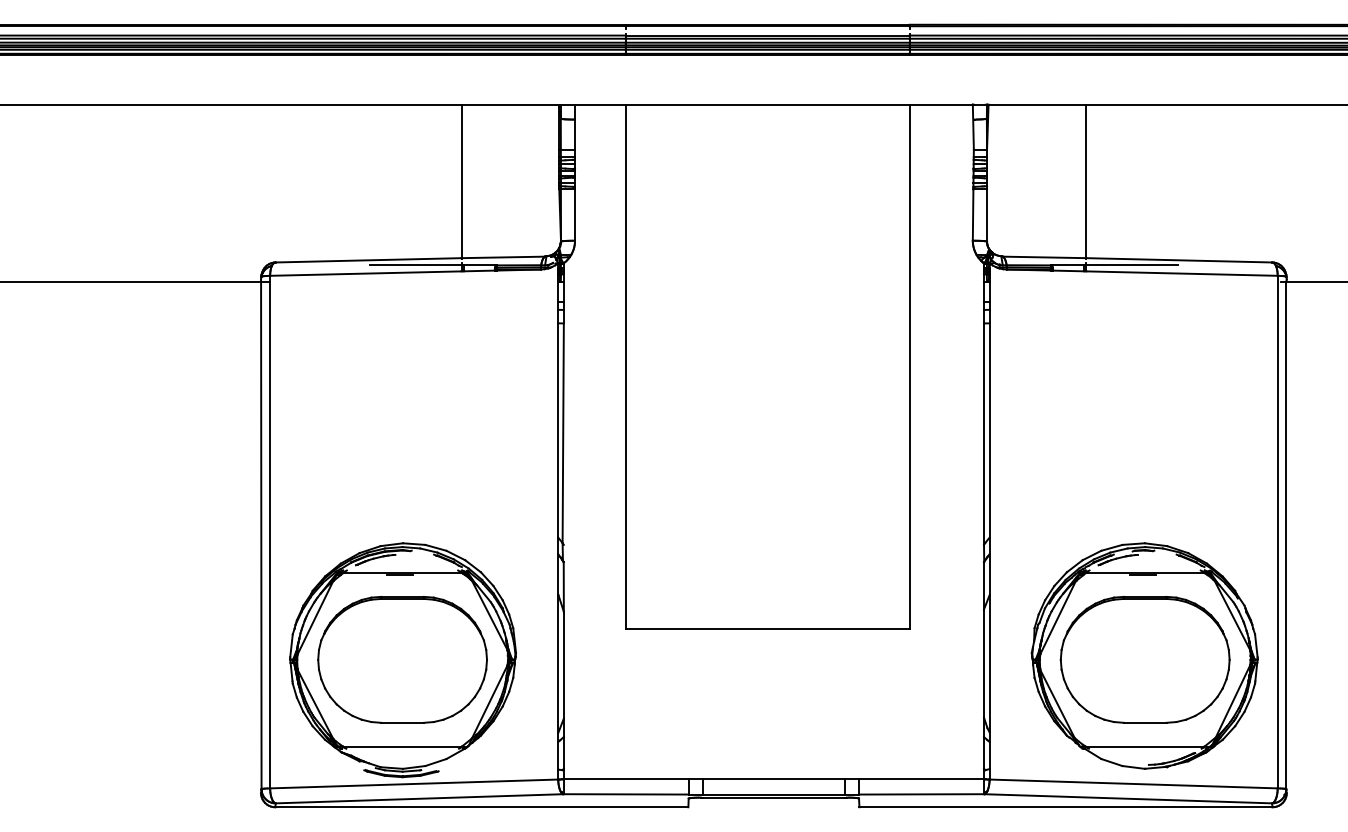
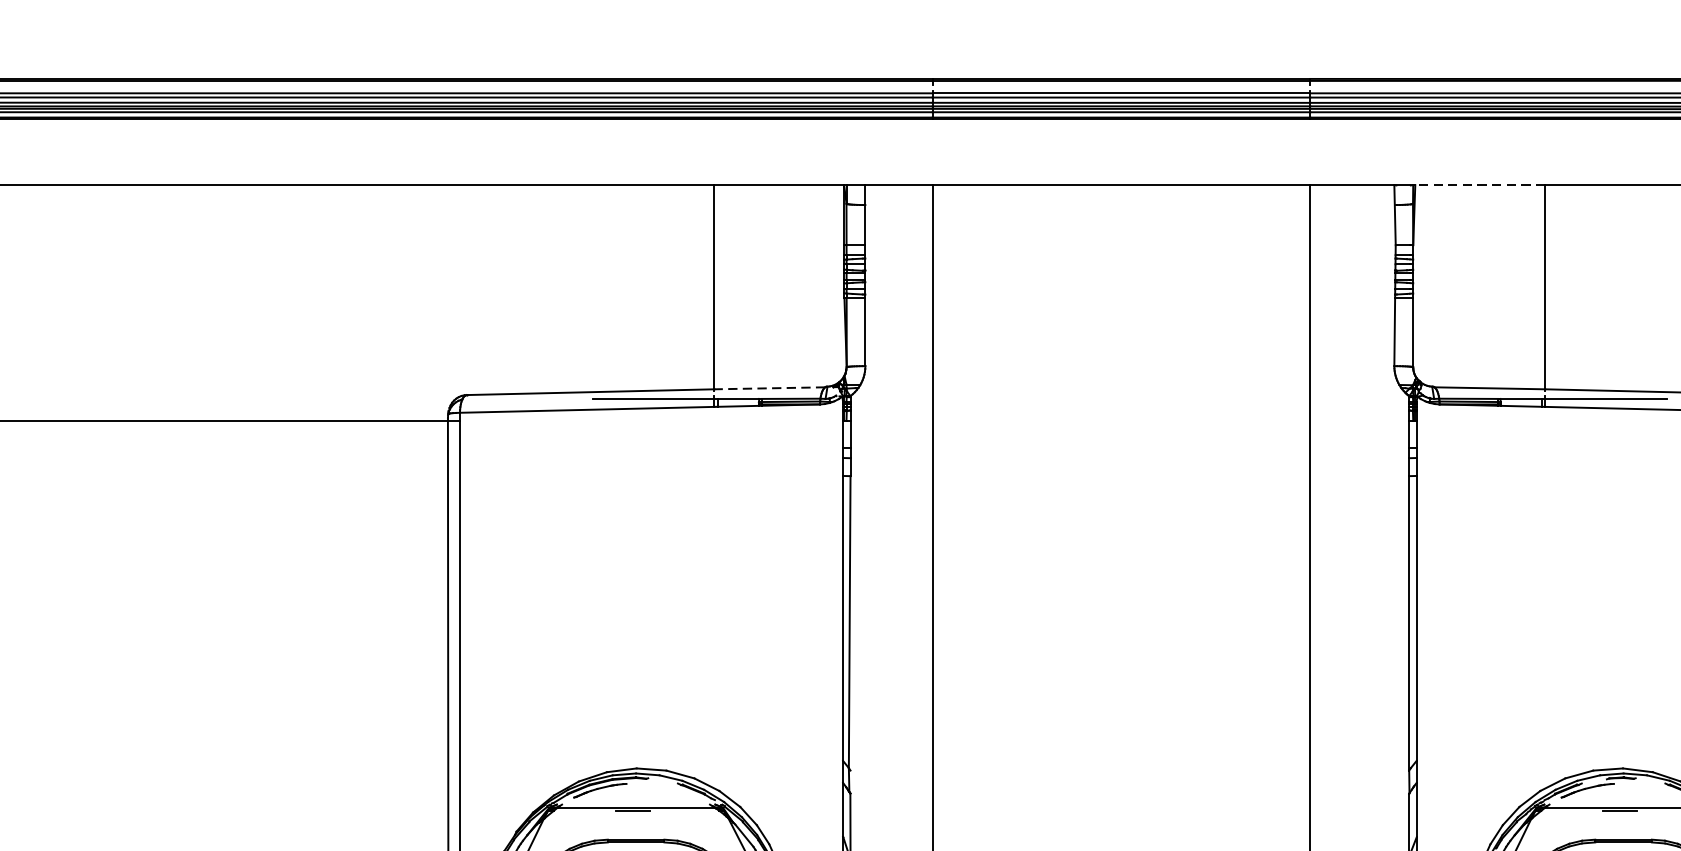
line: (1037, 104) -> (1480, 184), solid -> dashed
line: (503, 257) -> (770, 388), solid -> dashed

